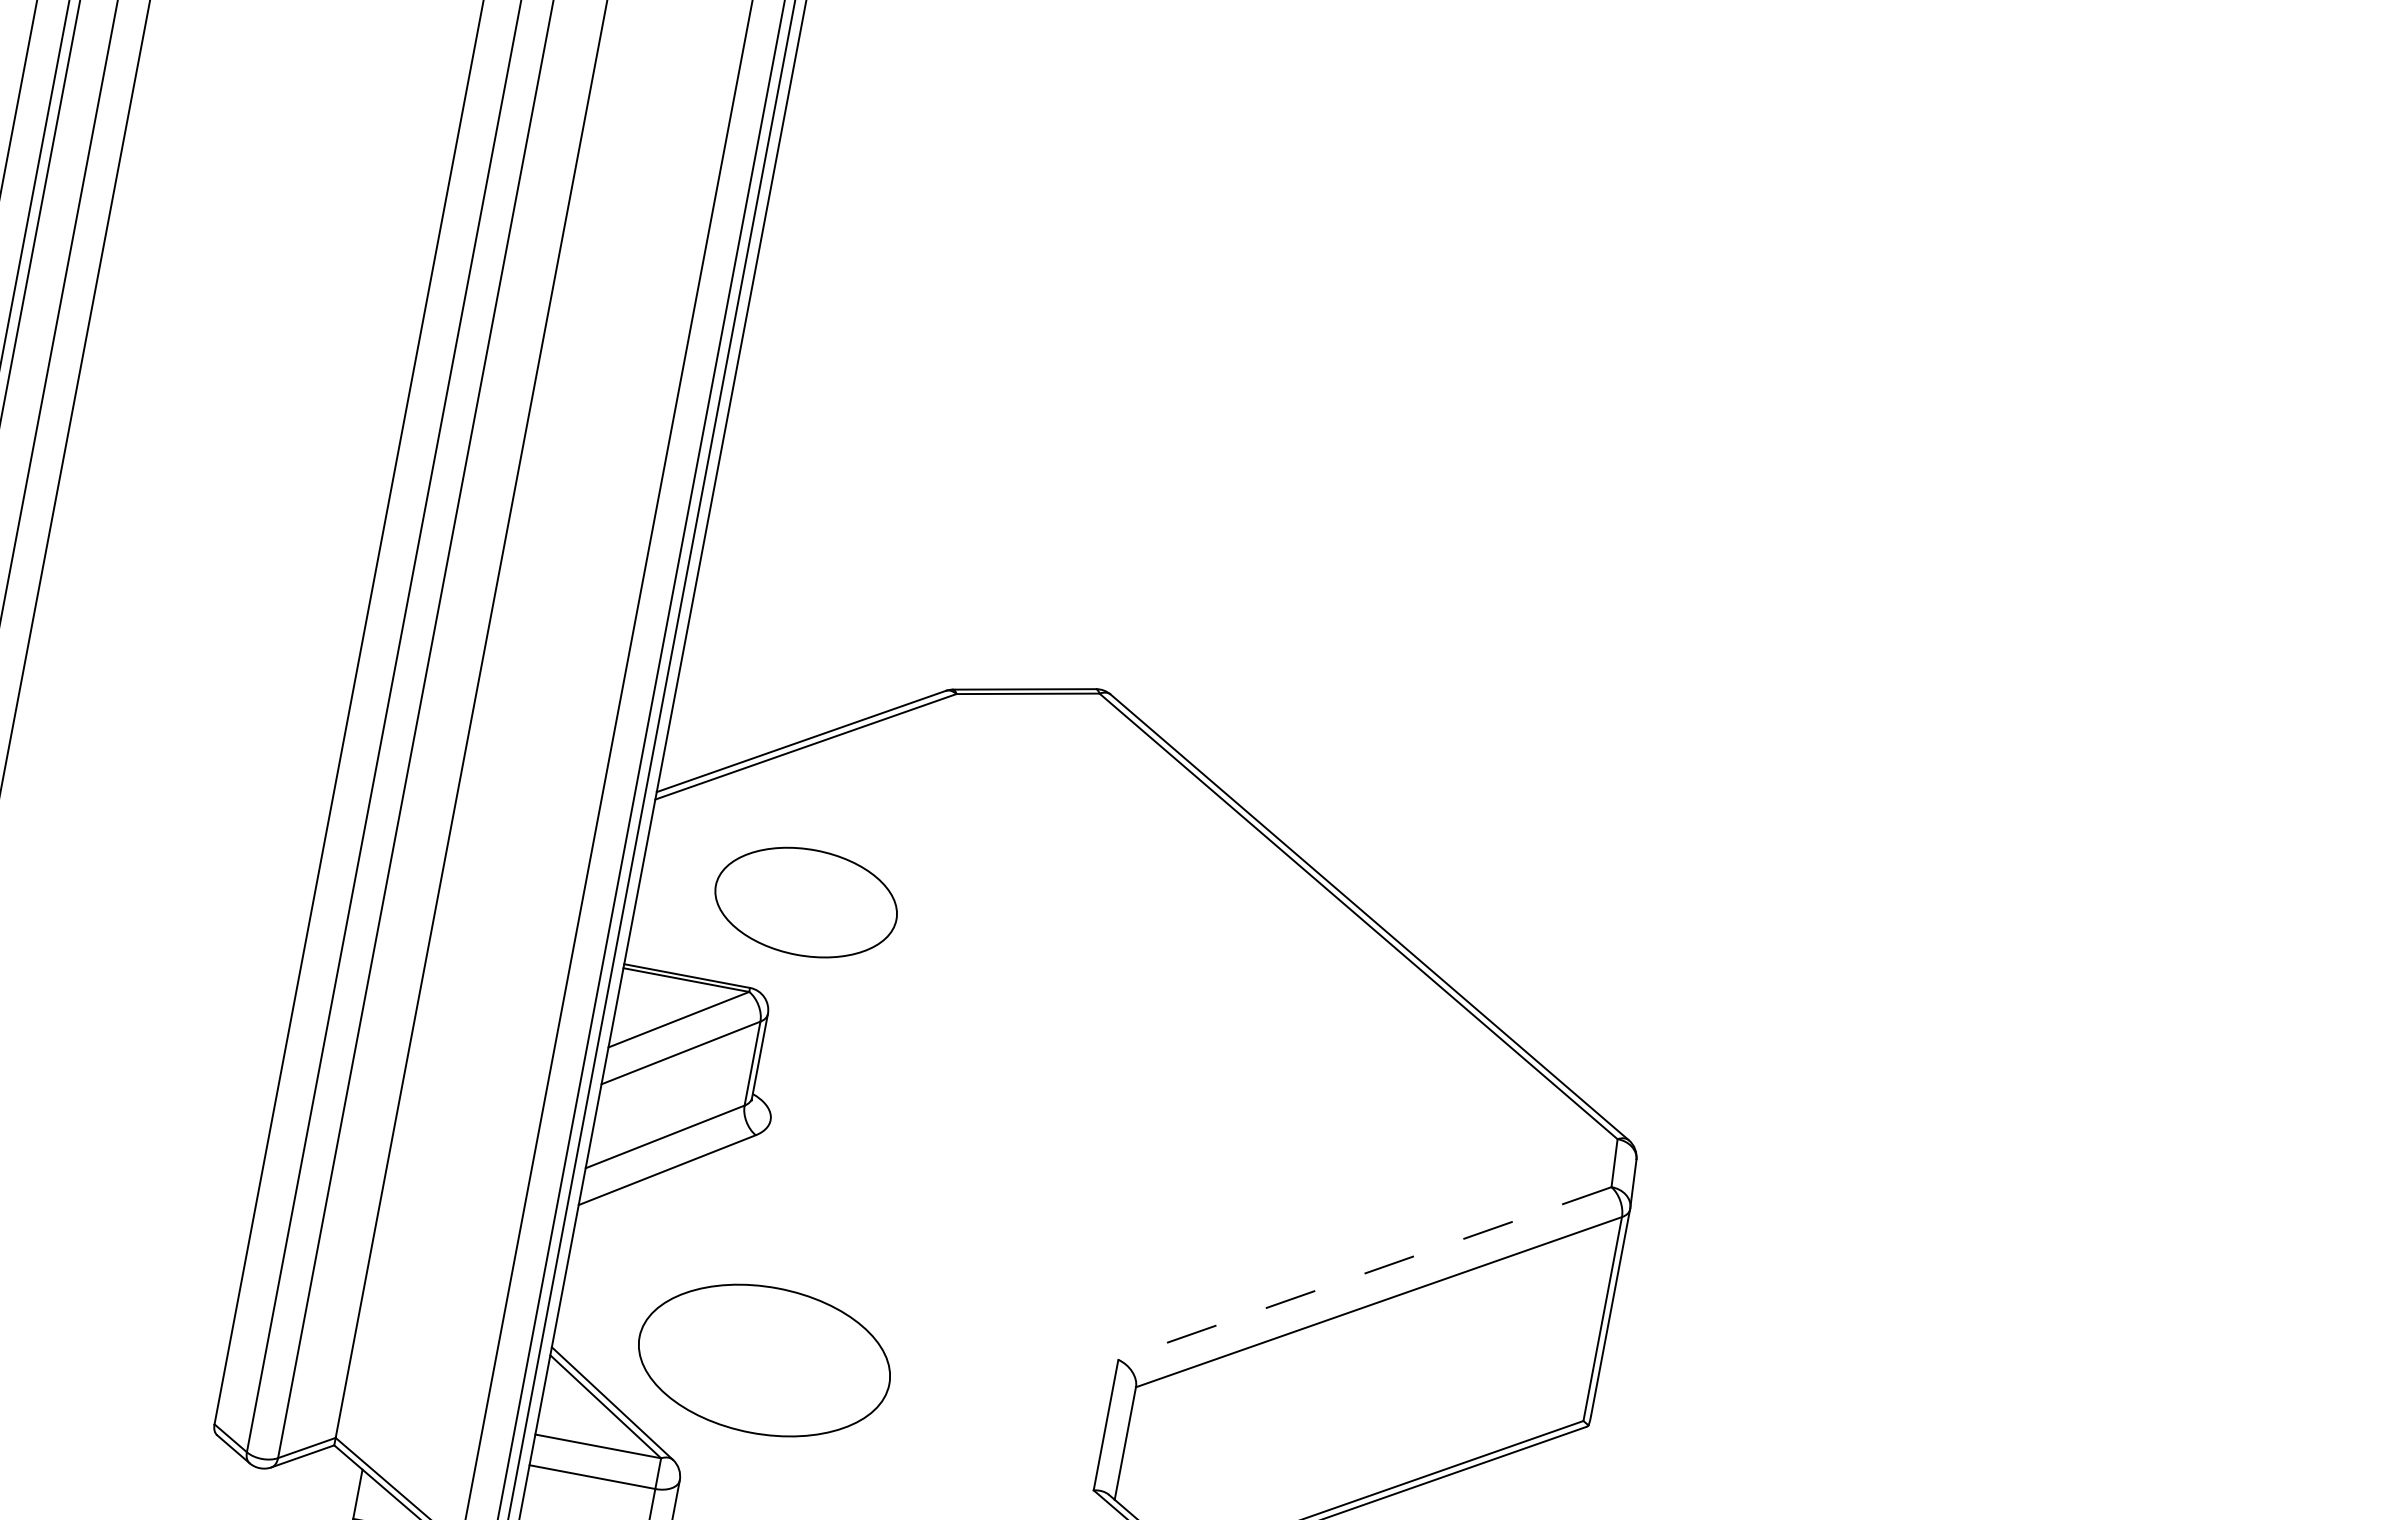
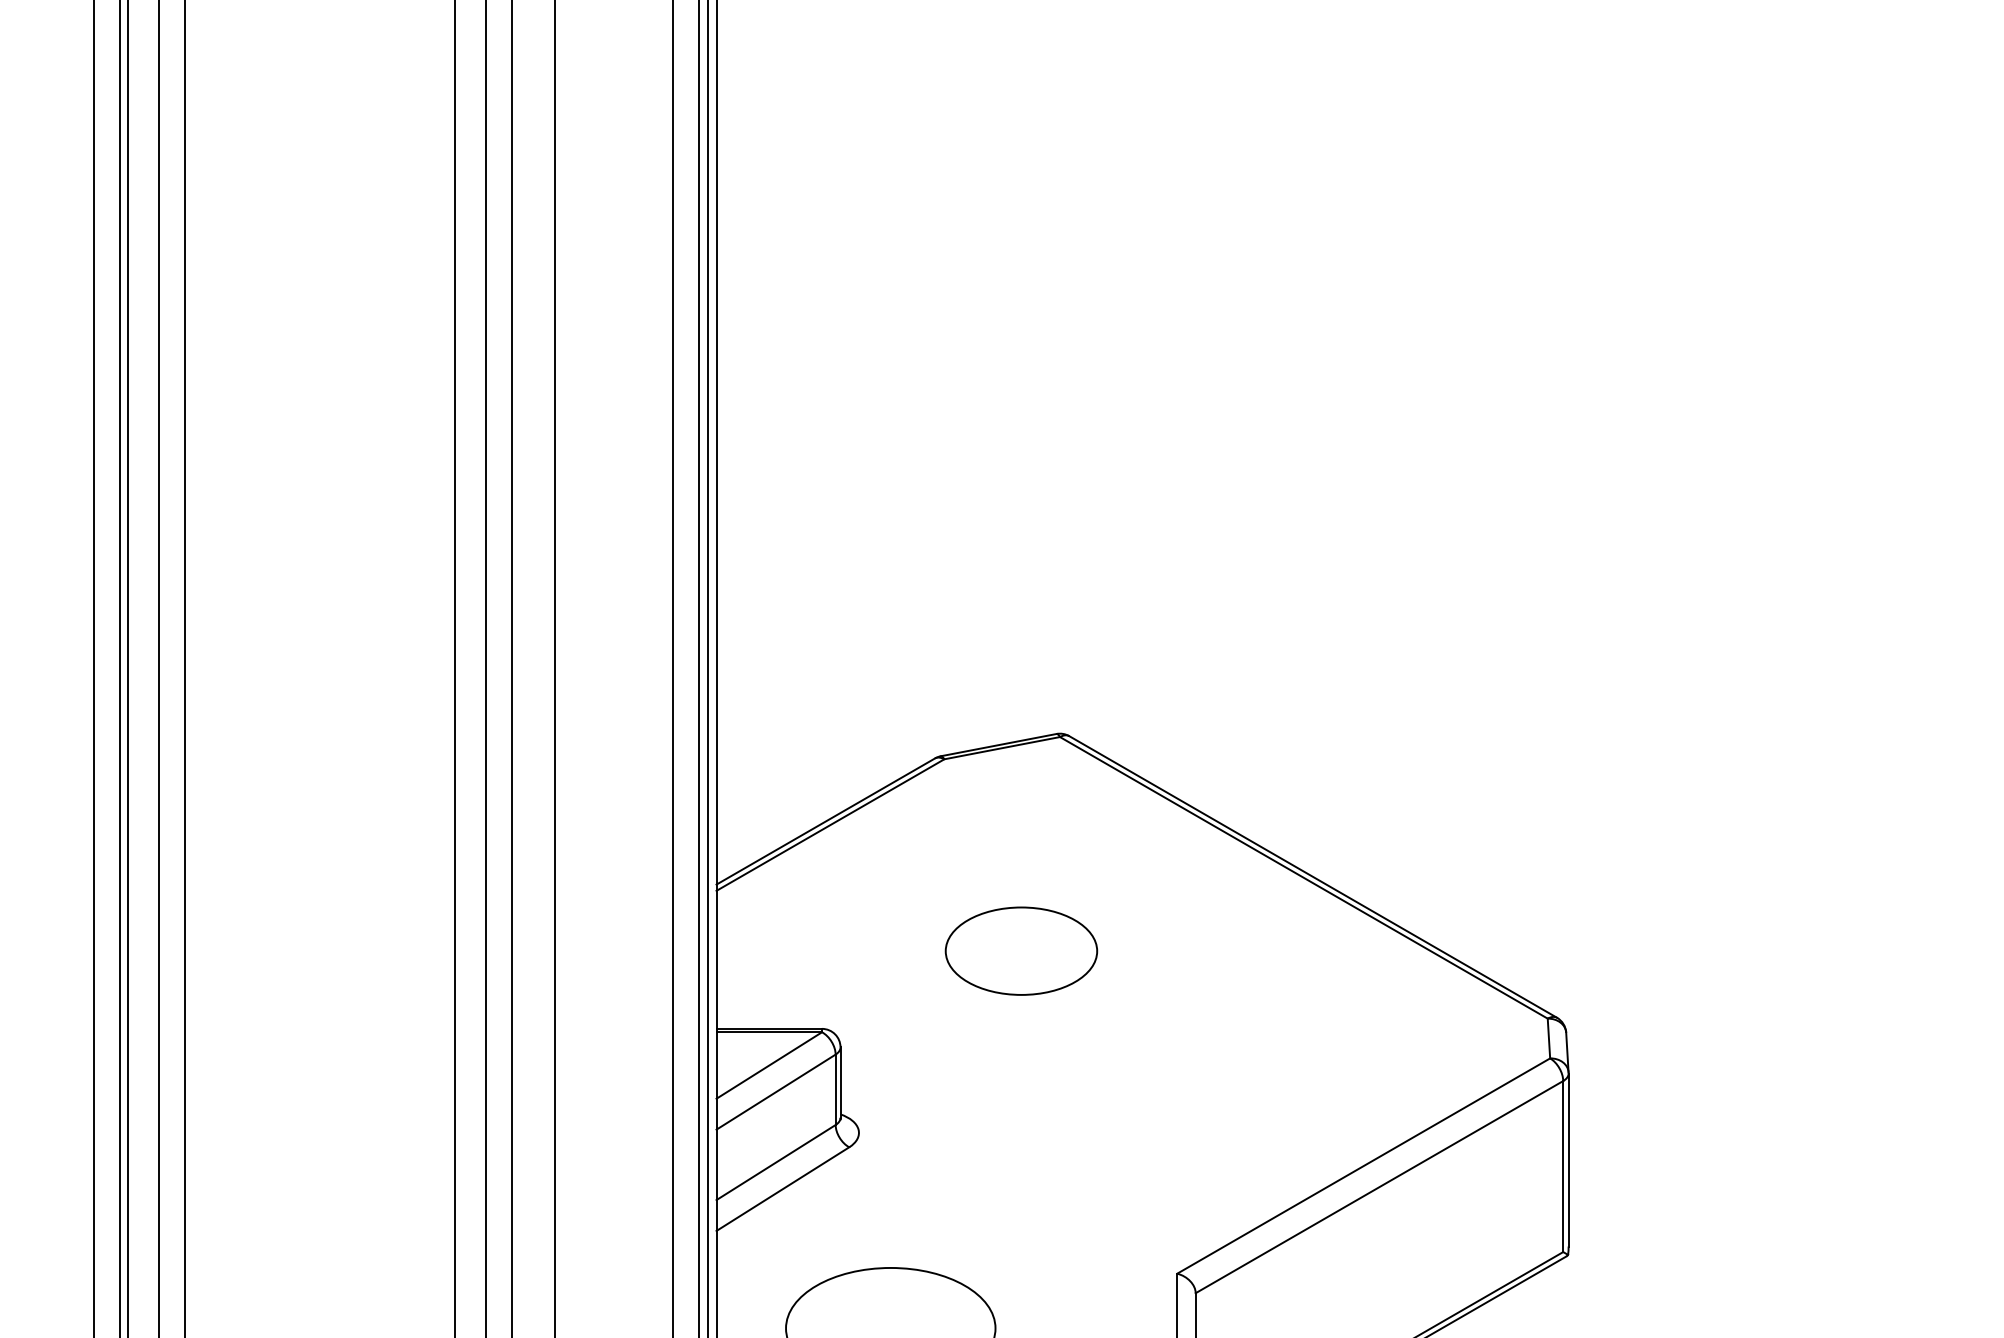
part: (806, 901) -> (1021, 950), moved
line: (1364, 1273) -> (1363, 1166), dashed -> solid

